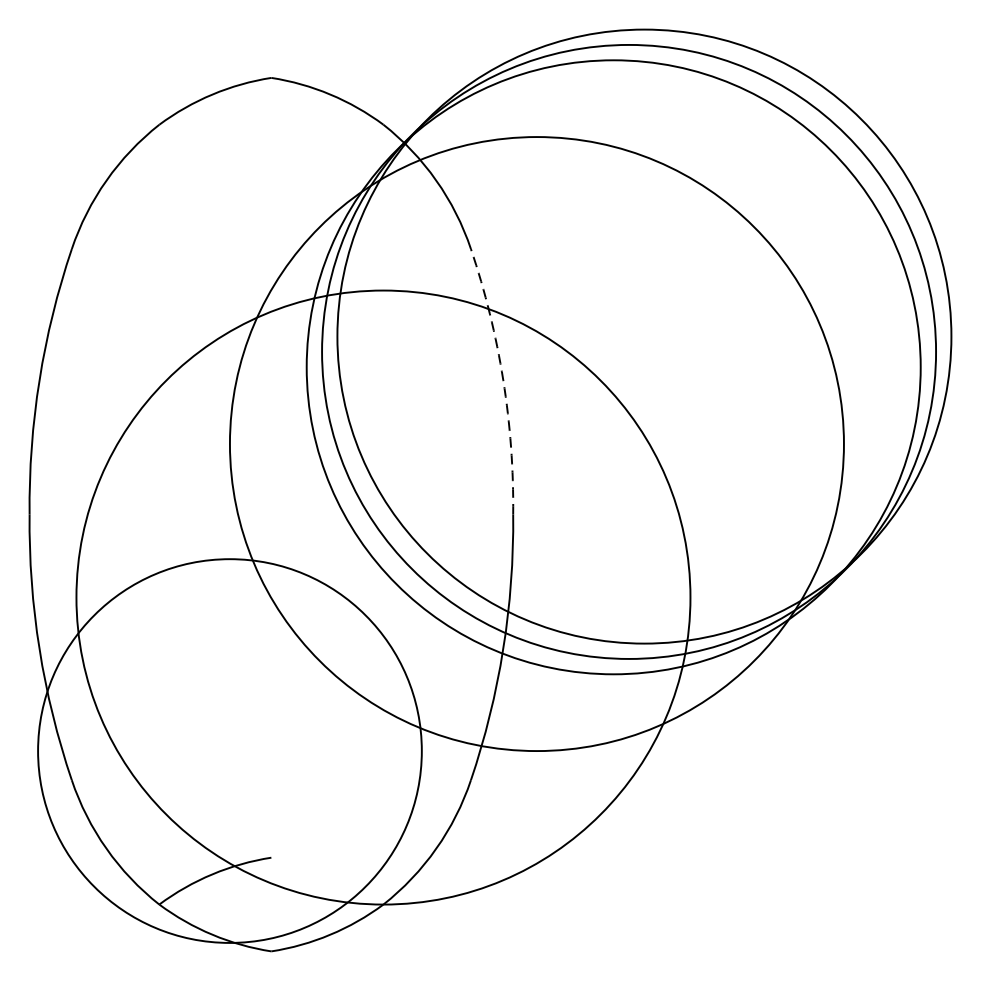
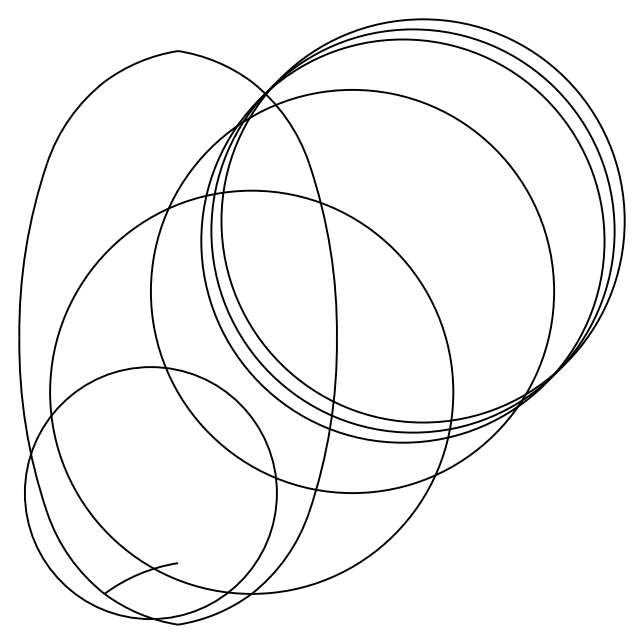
arc: (503, 380) -> (330, 249), dashed -> solid

